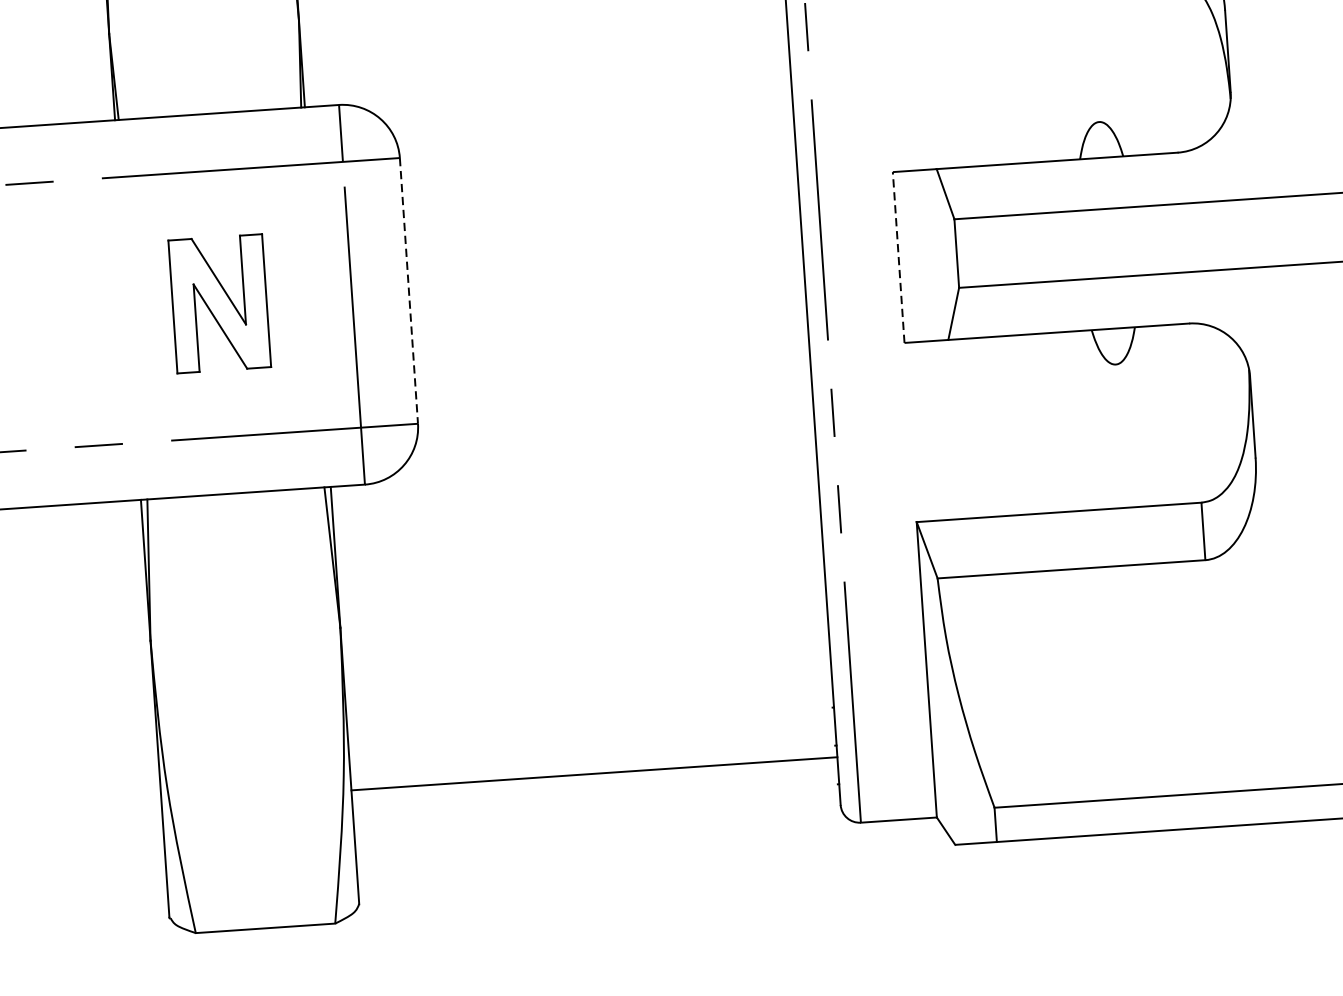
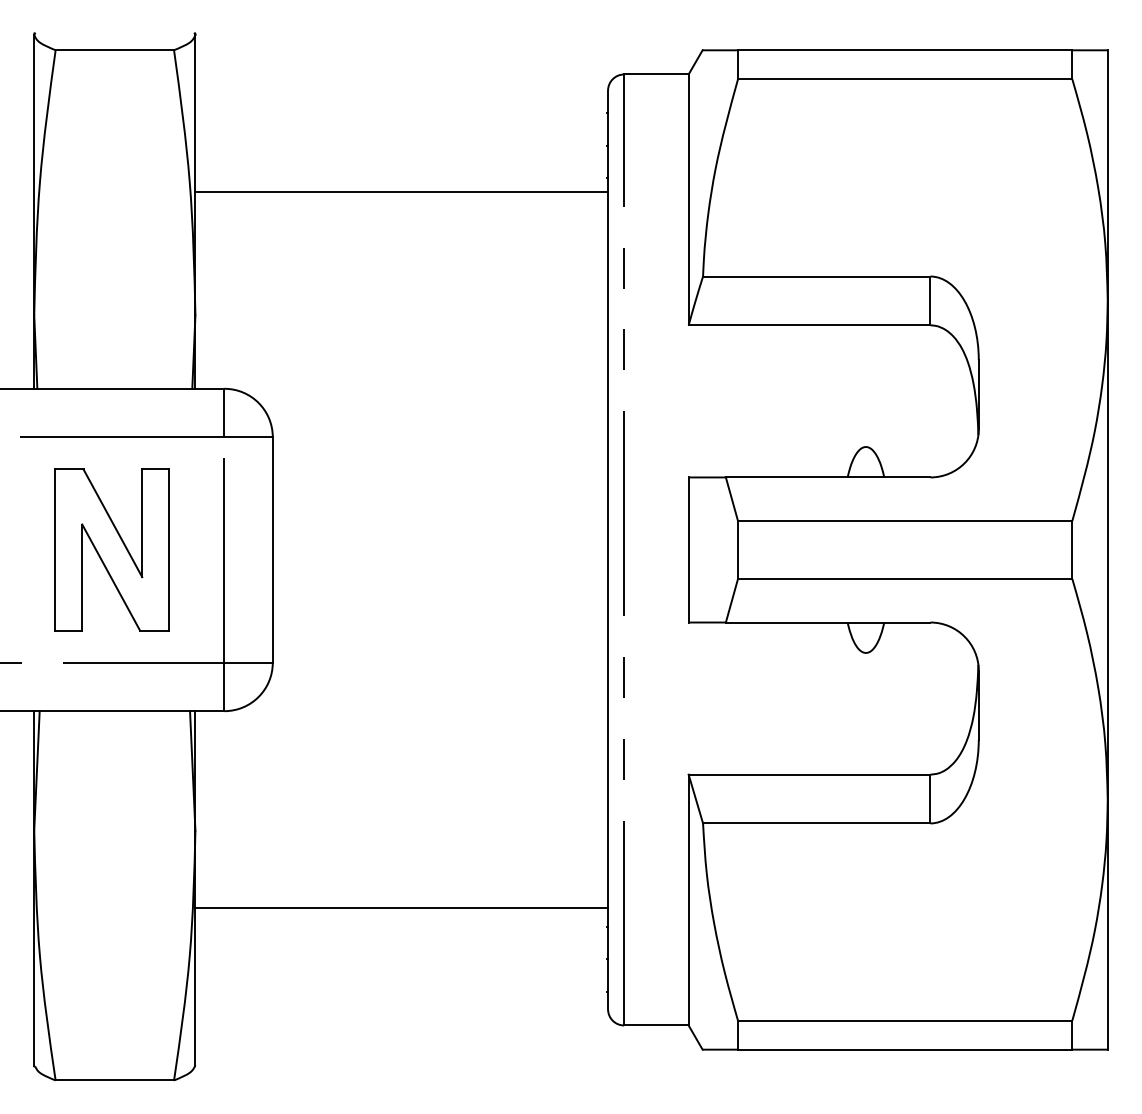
line: (898, 256) -> (688, 549), dashed -> solid
line: (408, 290) -> (272, 549), dashed -> solid
part: (218, 303) -> (111, 549), size x1.43
line: (594, 773) -> (401, 907), moved

